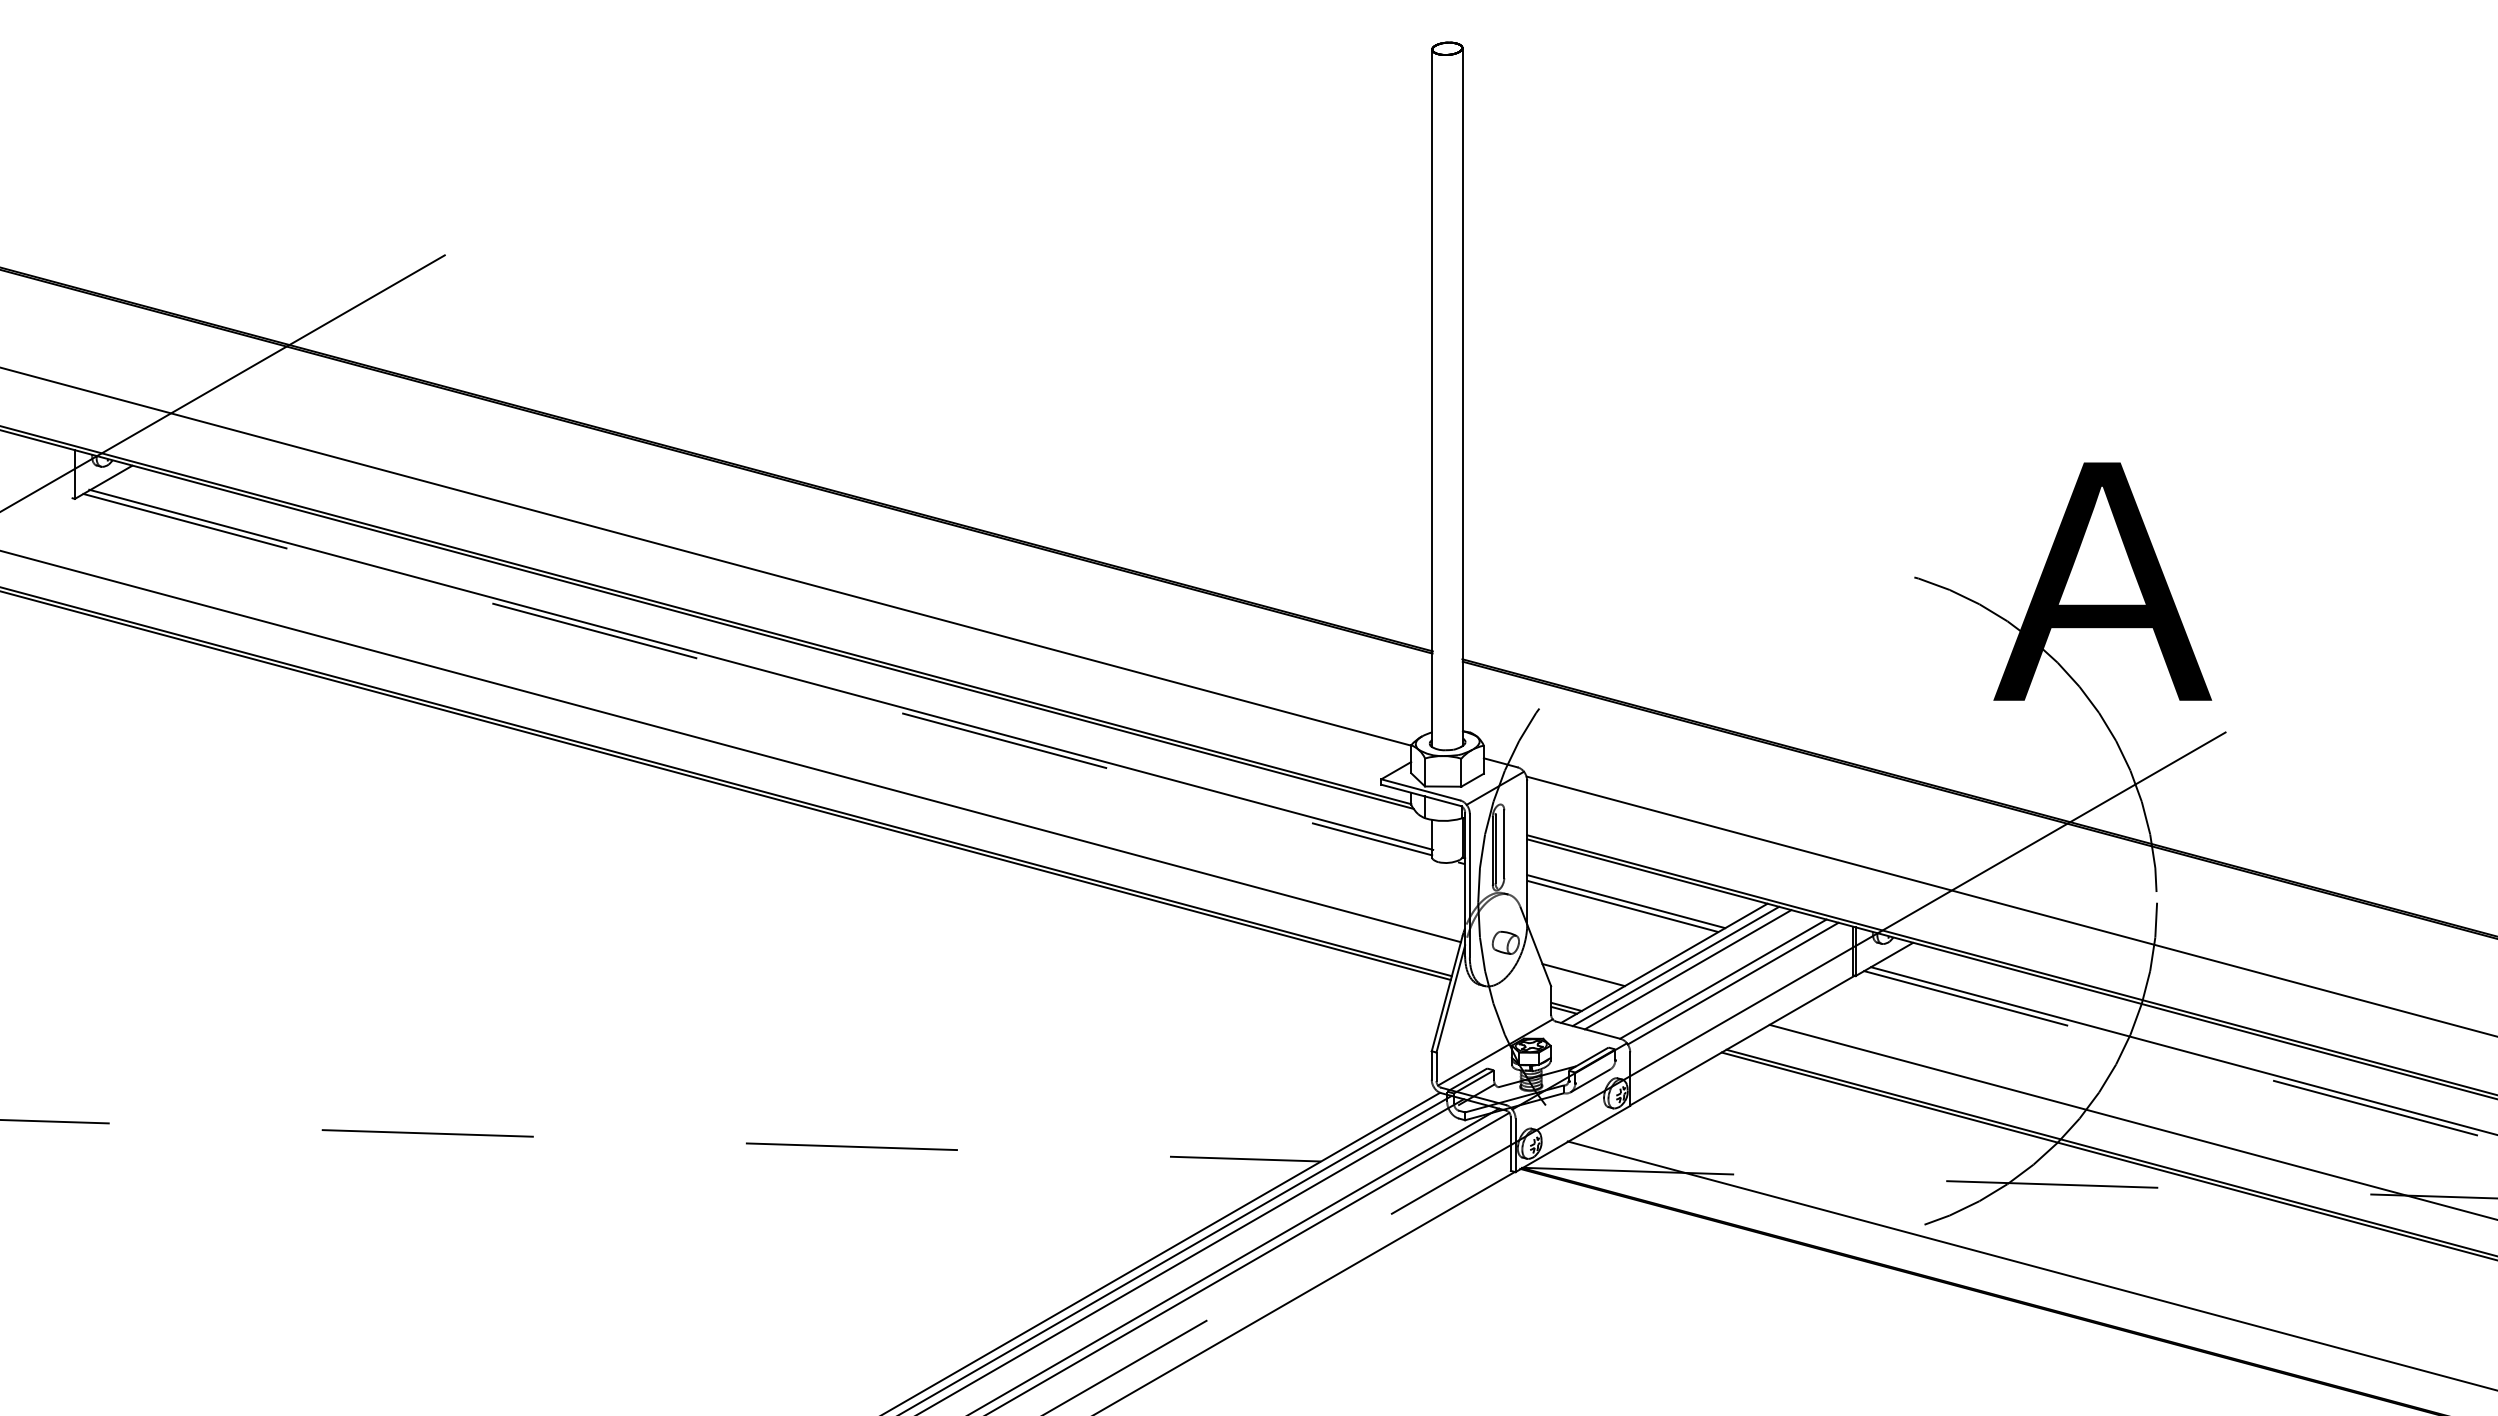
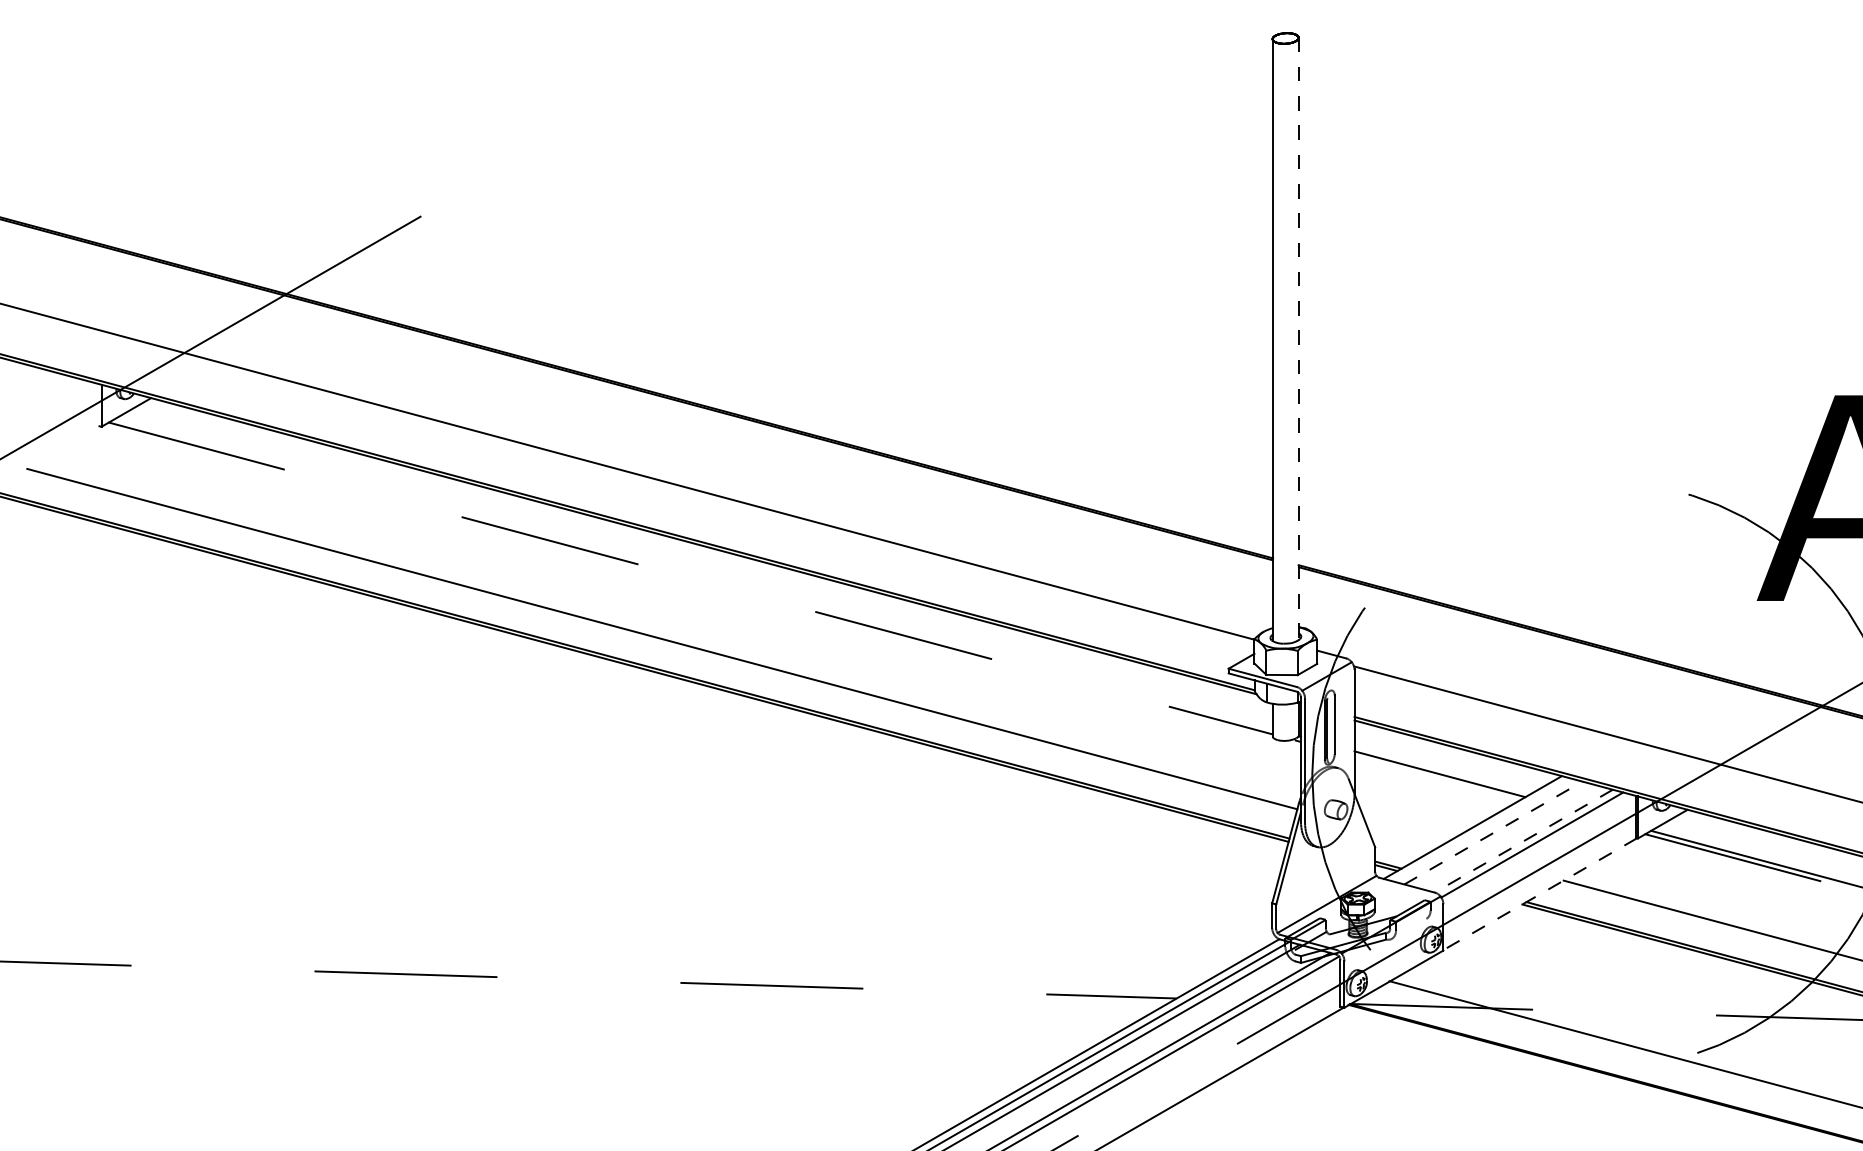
line: (1462, 397) -> (1298, 339), solid -> dashed
line: (761, 669) -> (693, 573), removed
line: (1622, 906) -> (1436, 778), removed
line: (1675, 966) -> (1482, 830), removed
line: (1688, 969) -> (1493, 832), solid -> dashed
line: (1583, 975) -> (1403, 838), removed
line: (1722, 979) -> (1523, 841), solid -> dashed
line: (1742, 1040) -> (1540, 894), solid -> dashed
line: (1590, 1080) -> (1409, 928), removed

